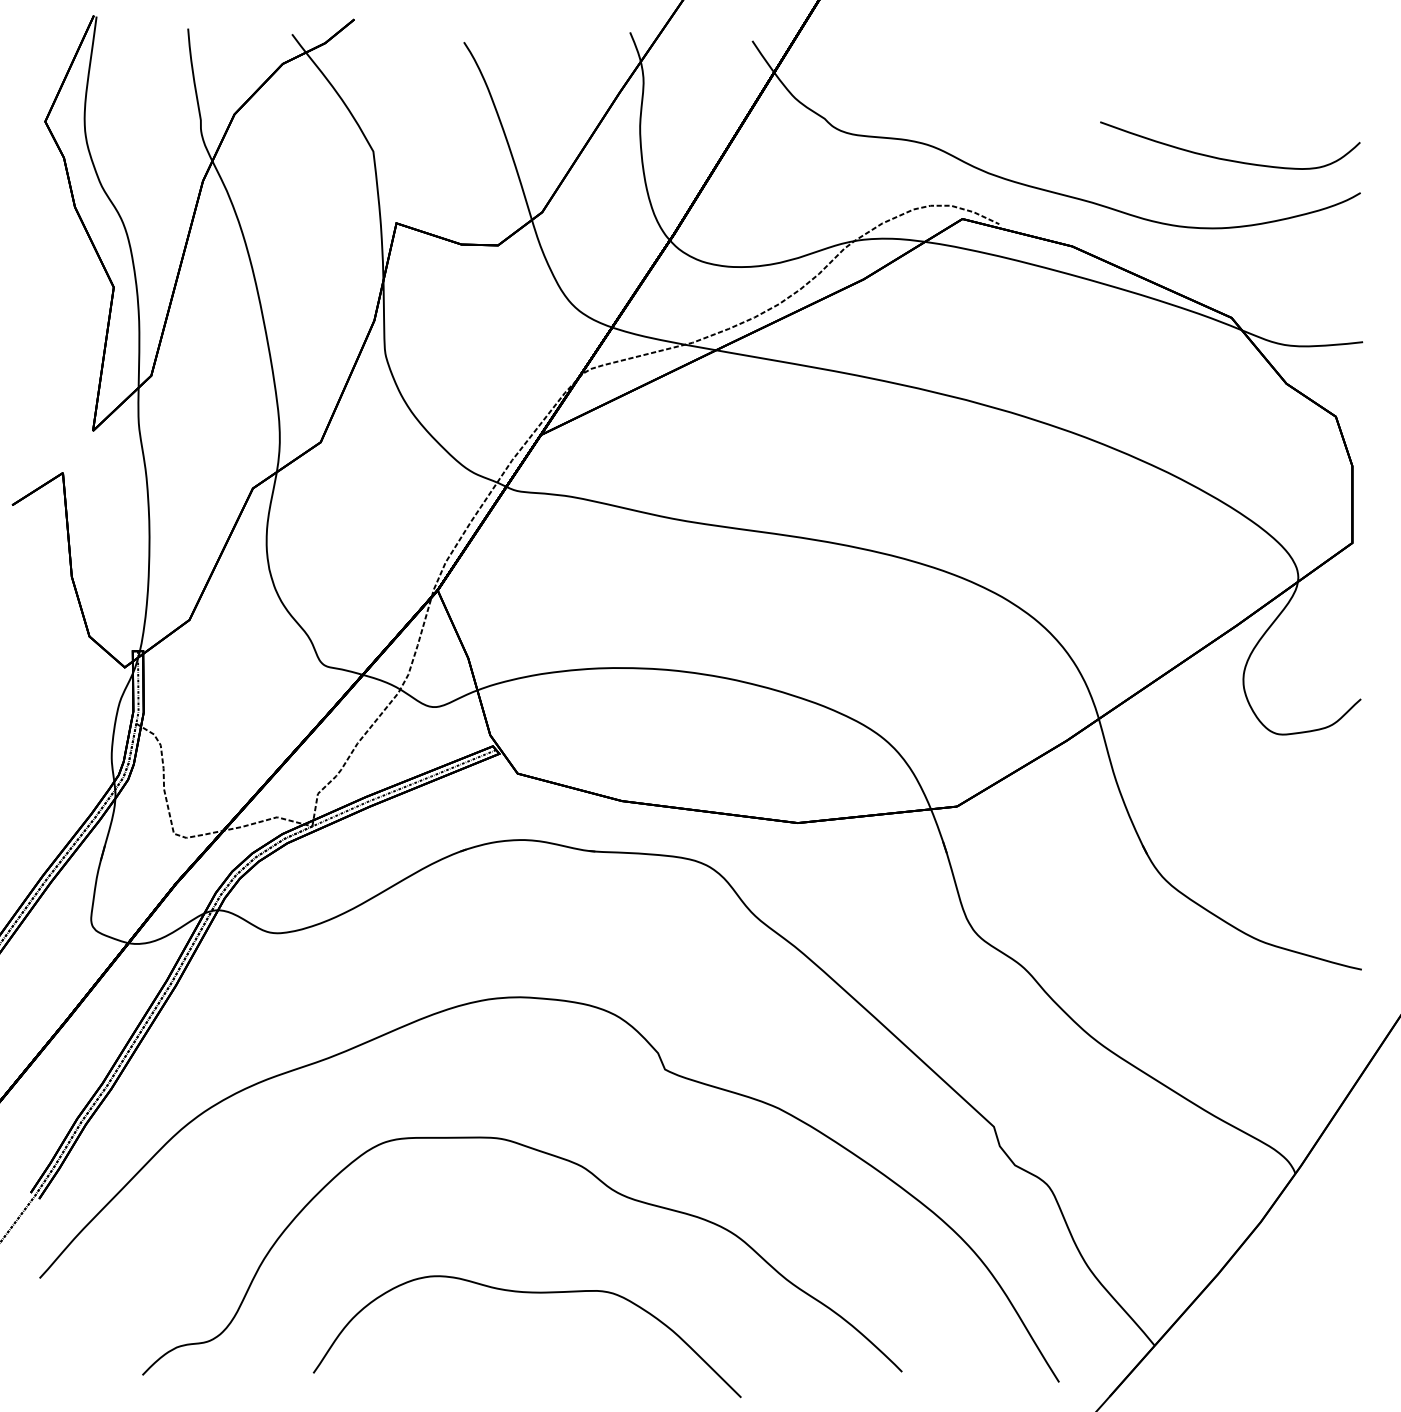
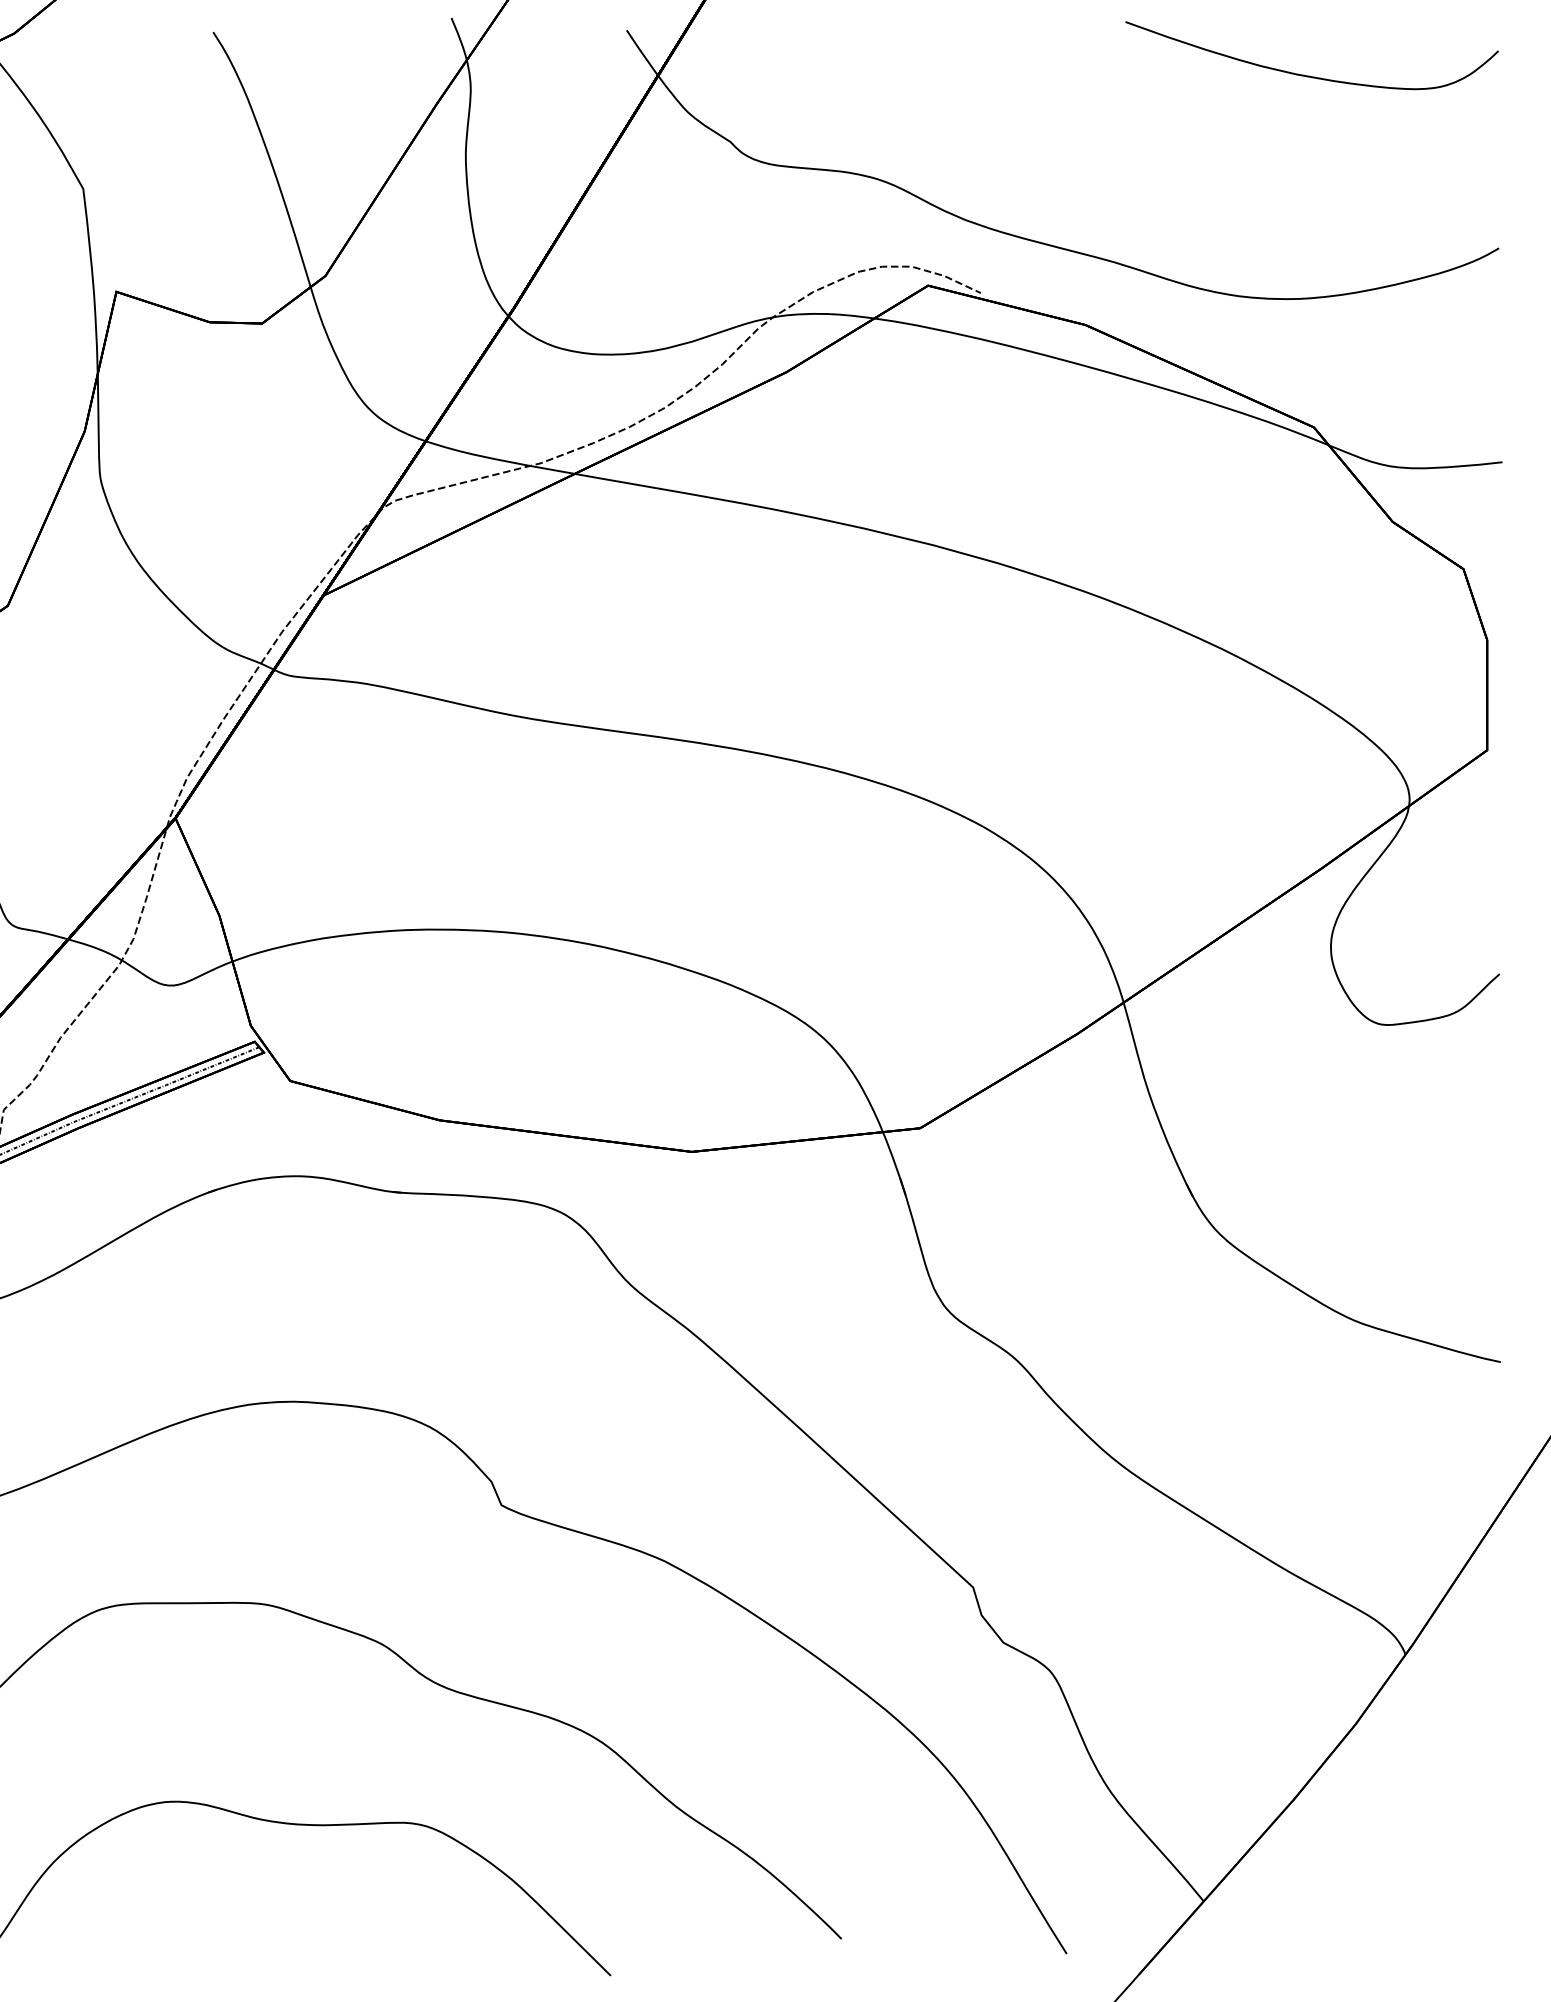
part: (1225, 158) -> (1305, 74), moved

